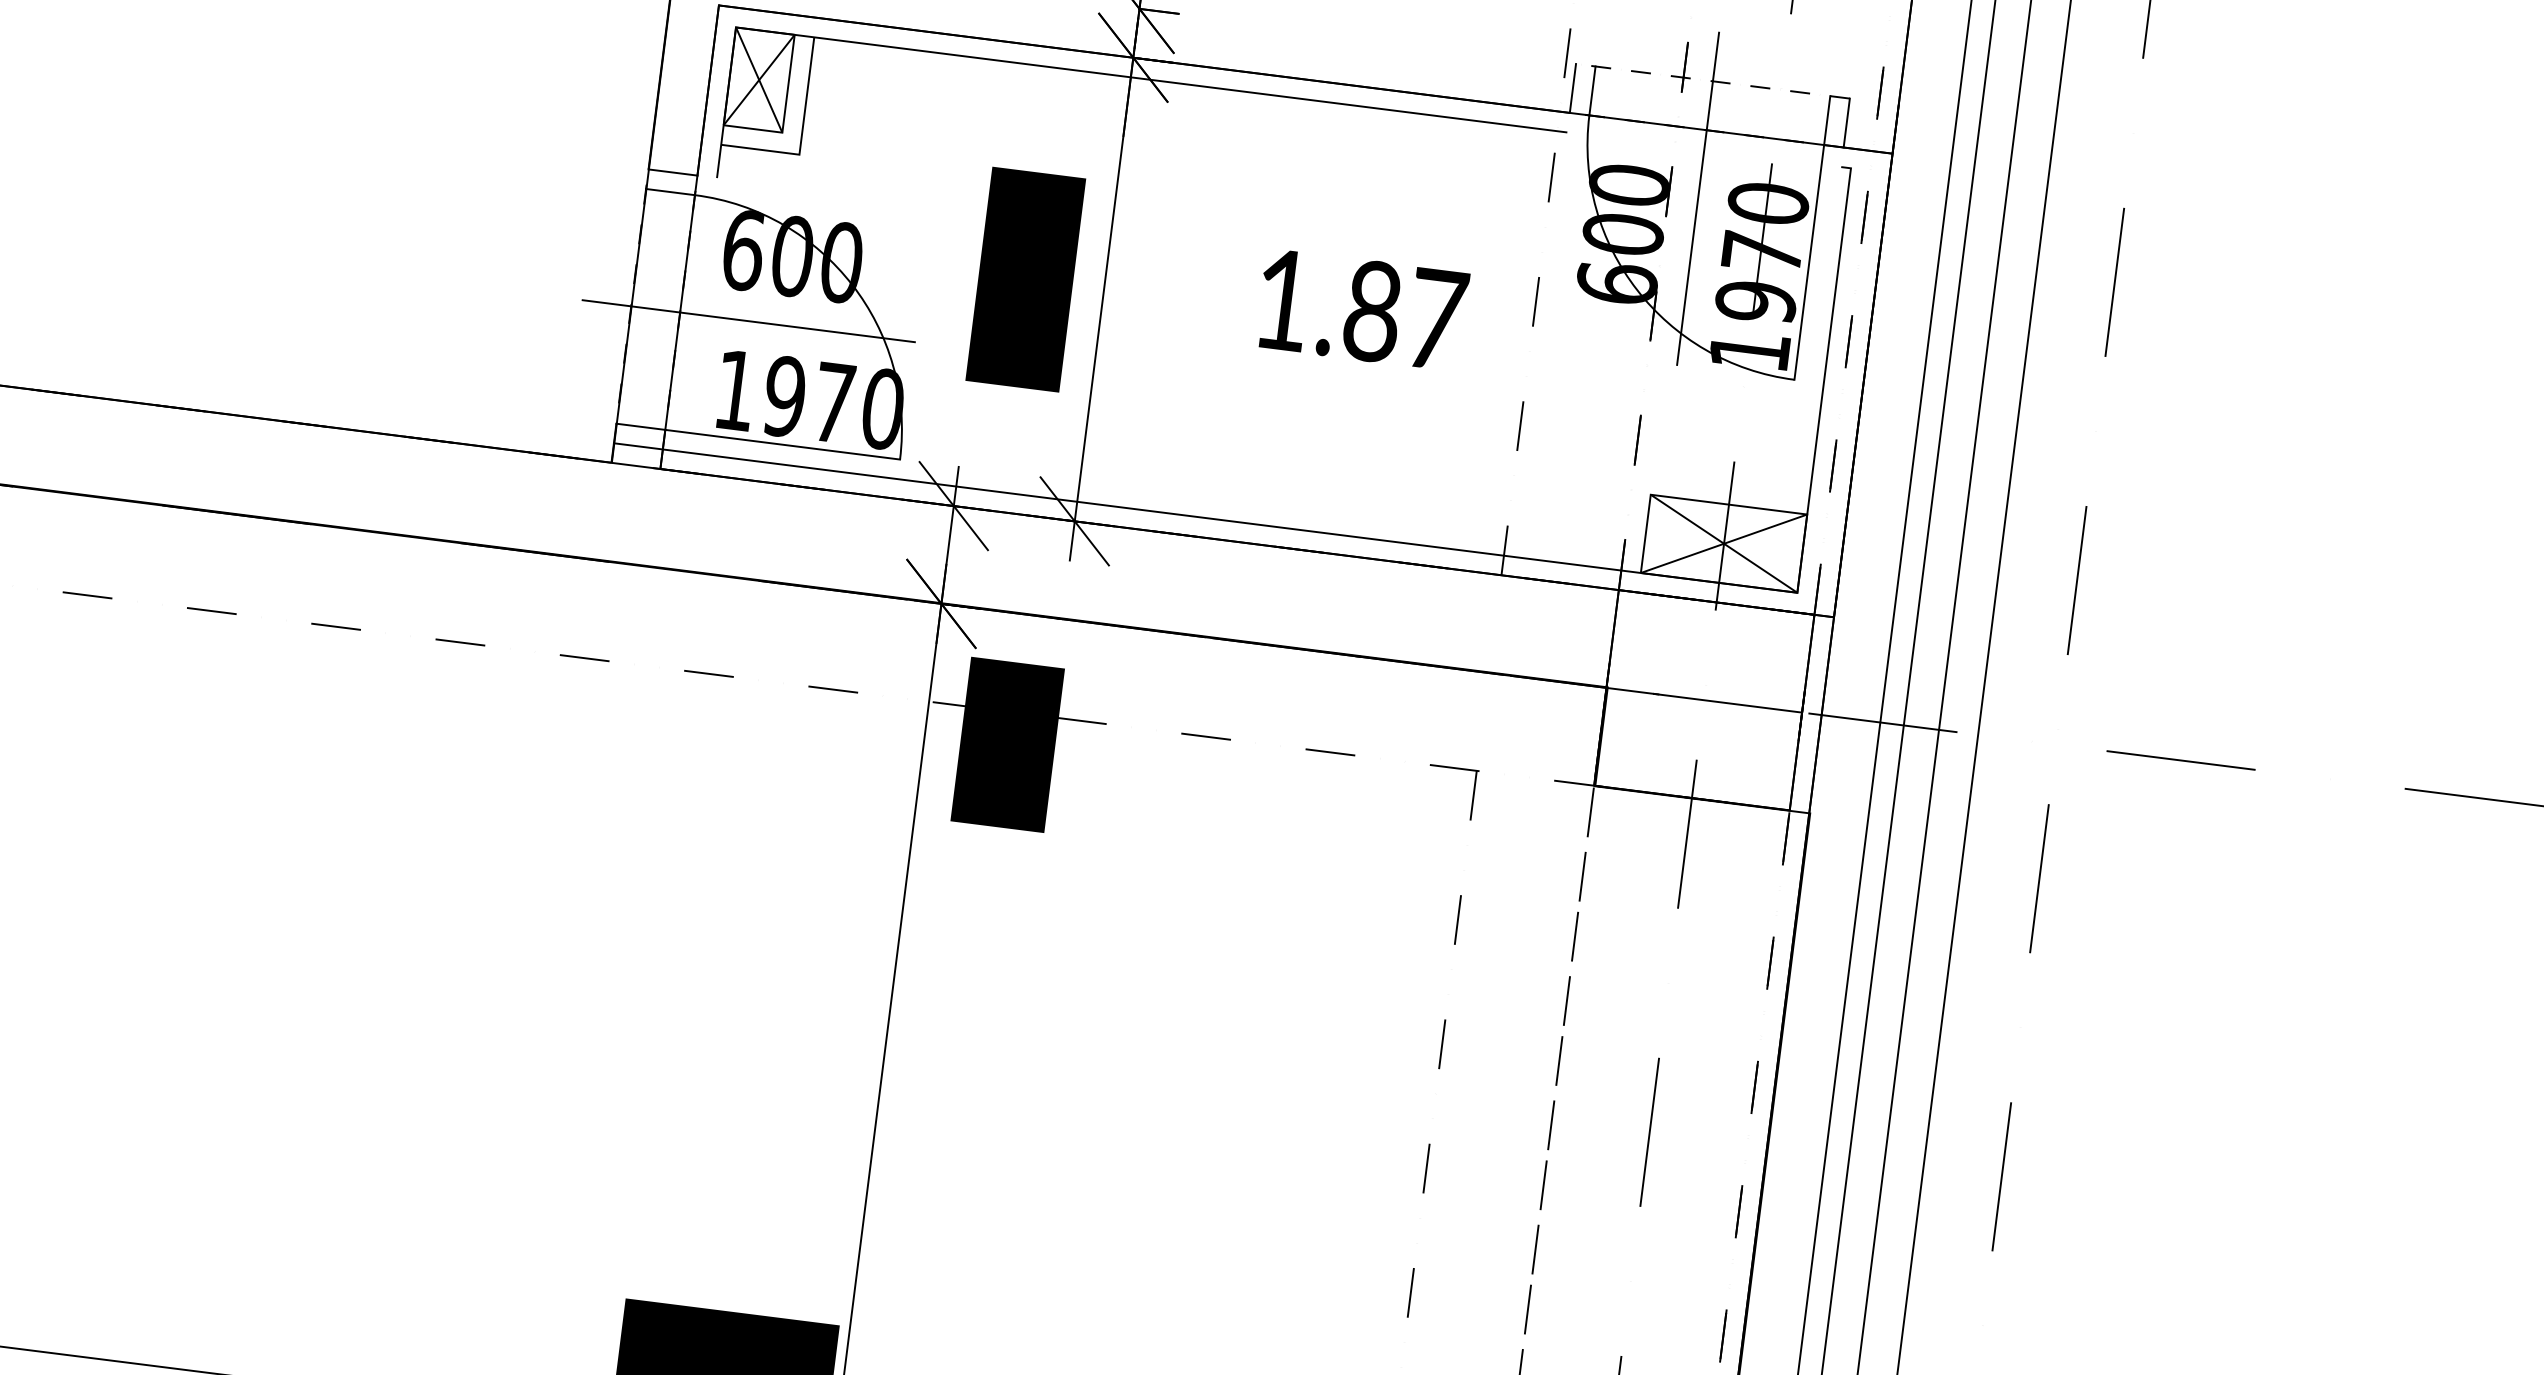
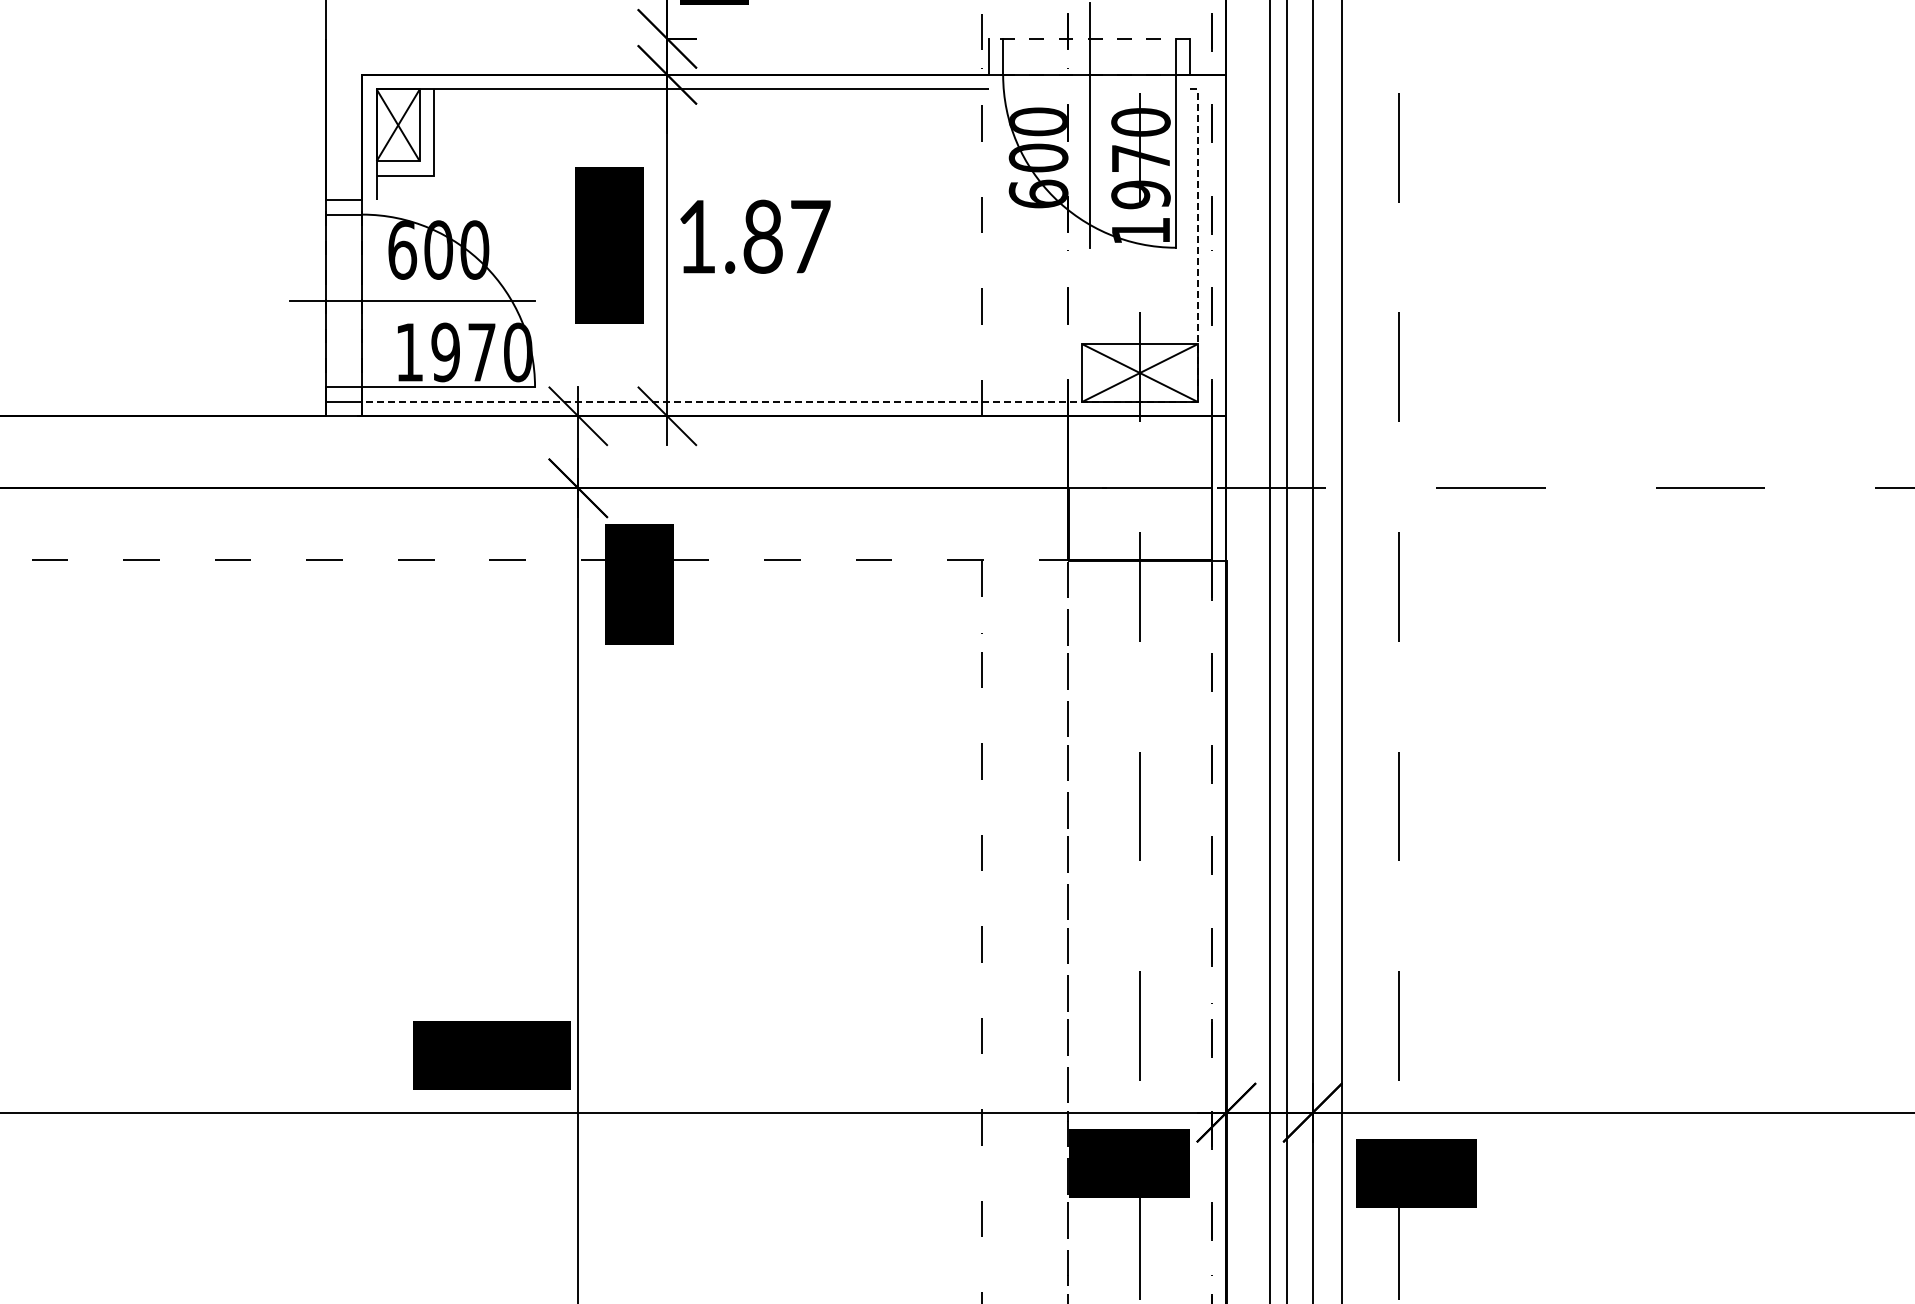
text: (1362, 309) -> (755, 236), moved
line: (1448, 548) -> (940, 401), solid -> dashed

